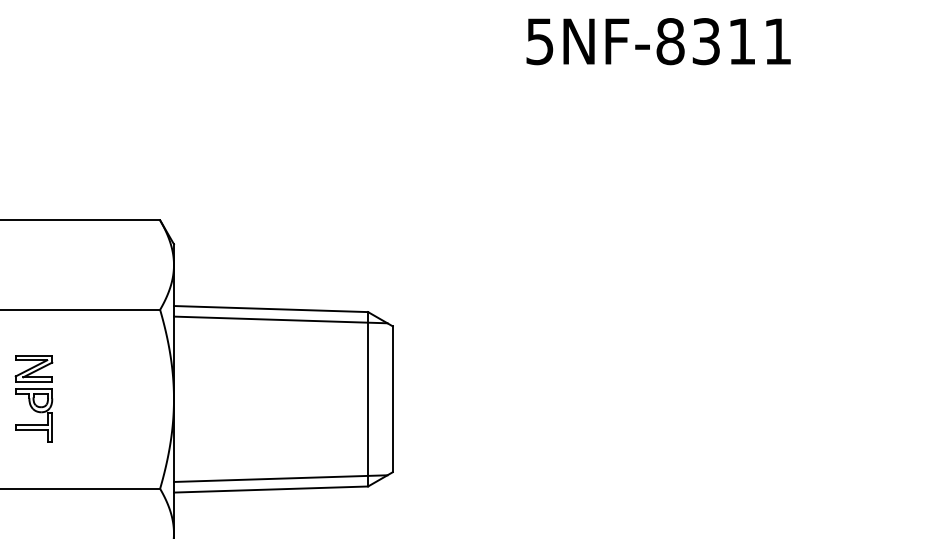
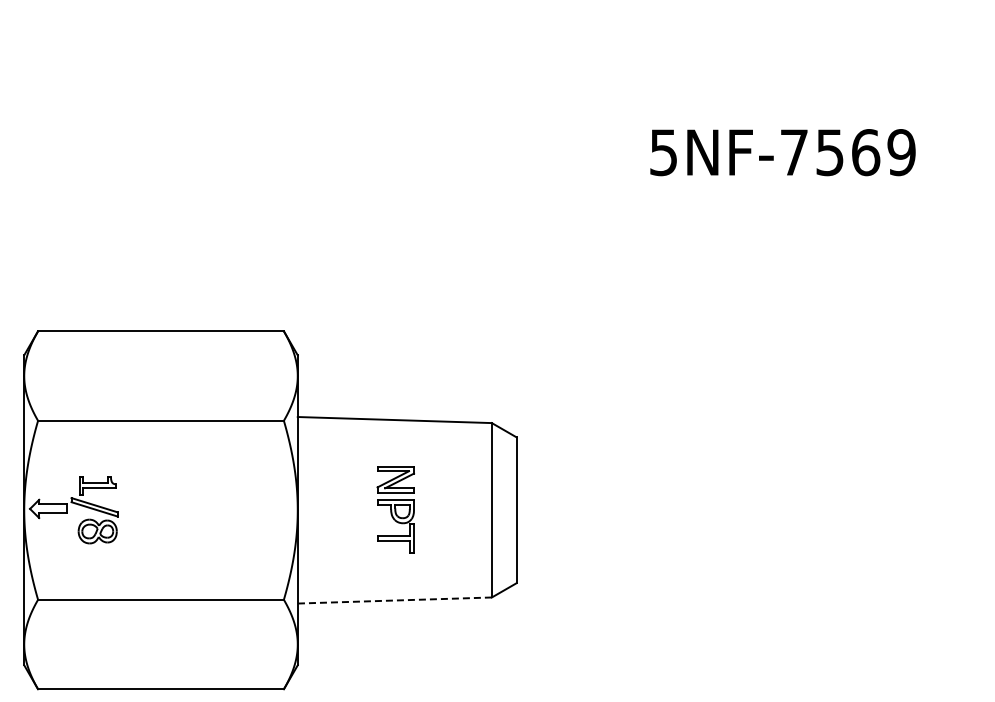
text: (723, 41) -> (847, 152), 5NF-8311 -> 5NF-7569
line: (280, 319) -> (404, 430), removed
part: (33, 398) -> (395, 509), moved
line: (280, 478) -> (404, 589), removed
line: (270, 489) -> (394, 600), solid -> dashed

